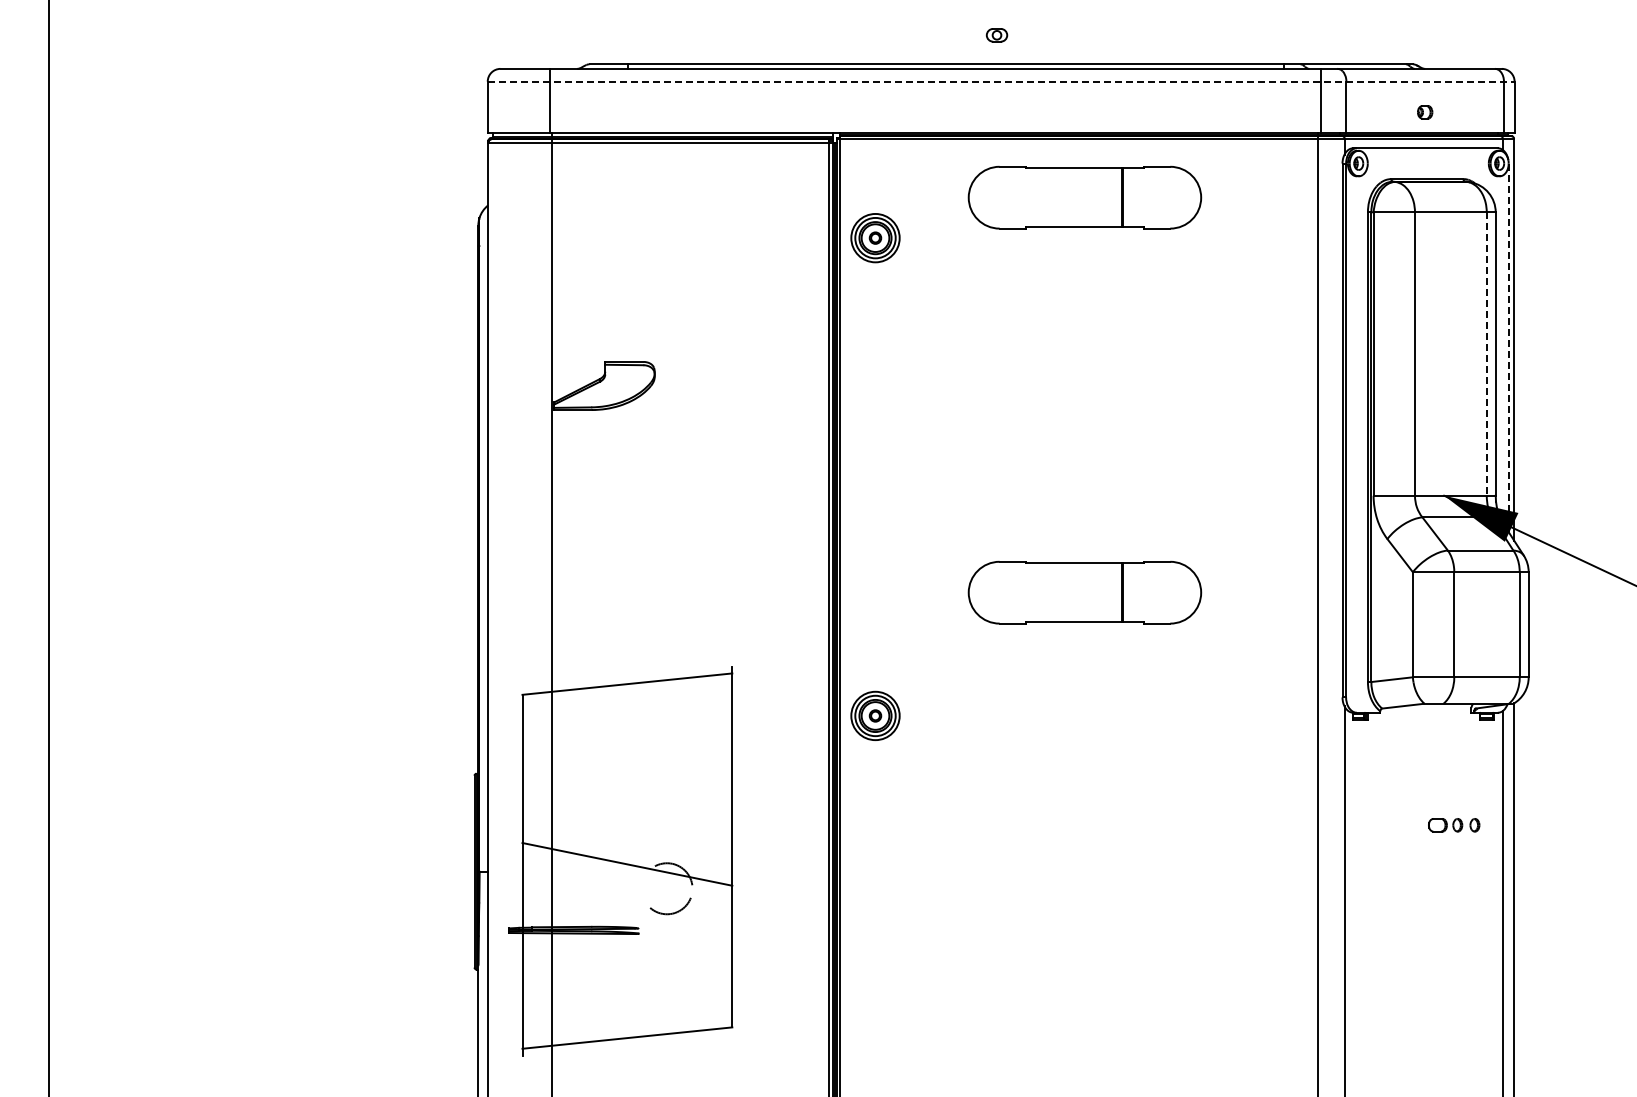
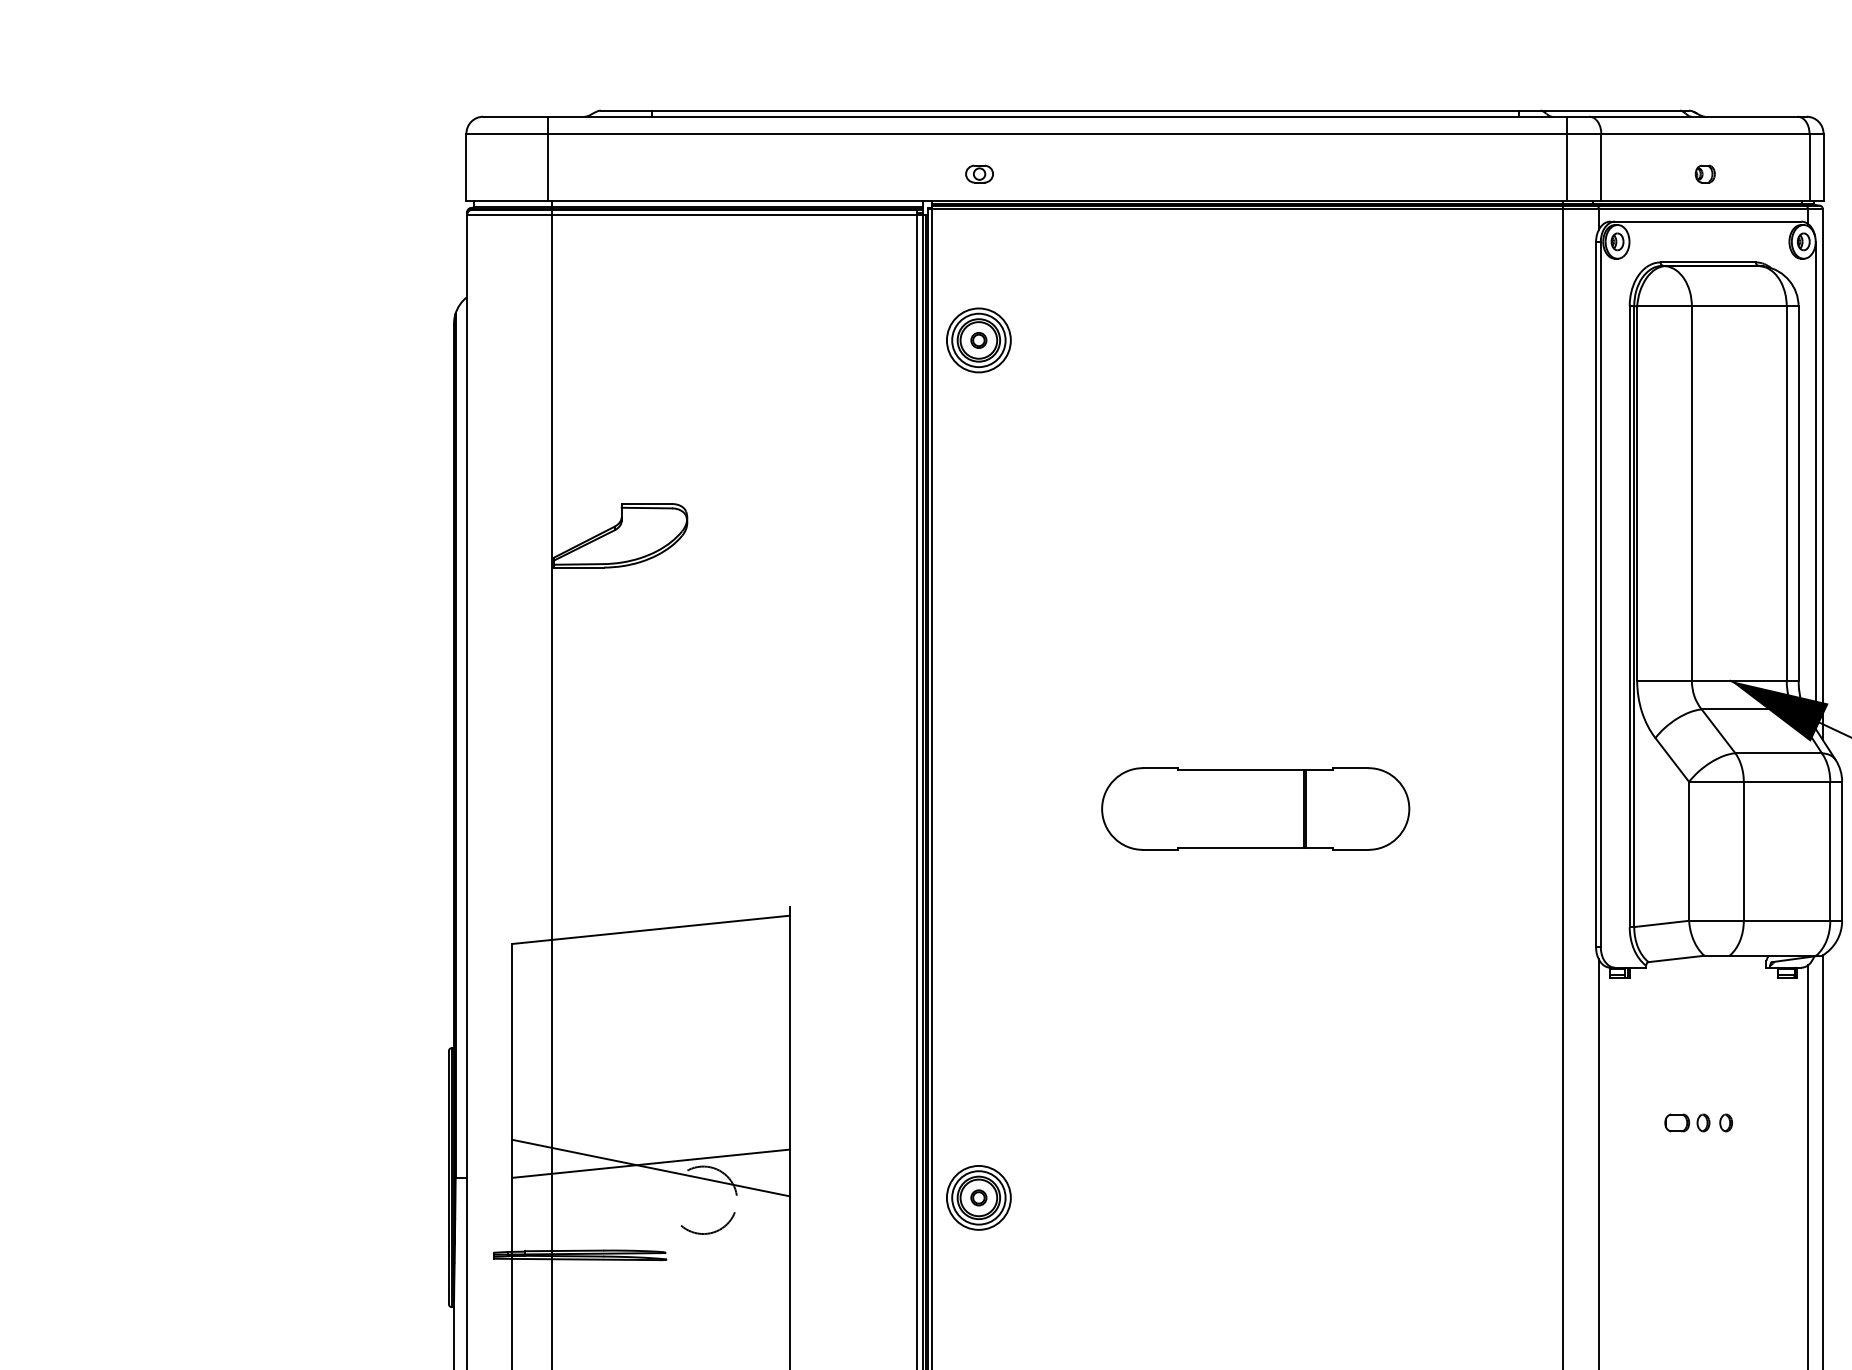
part: (996, 35) -> (978, 174), moved
line: (1001, 81) -> (1145, 133), dashed -> solid
part: (1084, 197) -> (1255, 286), removed
line: (1508, 348) -> (1815, 486), dashed -> solid
line: (1486, 354) -> (1786, 494), dashed -> solid
part: (875, 715) -> (978, 1197), moved
part: (1454, 825) -> (1699, 1123), moved
line: (627, 860) -> (651, 1162), added

